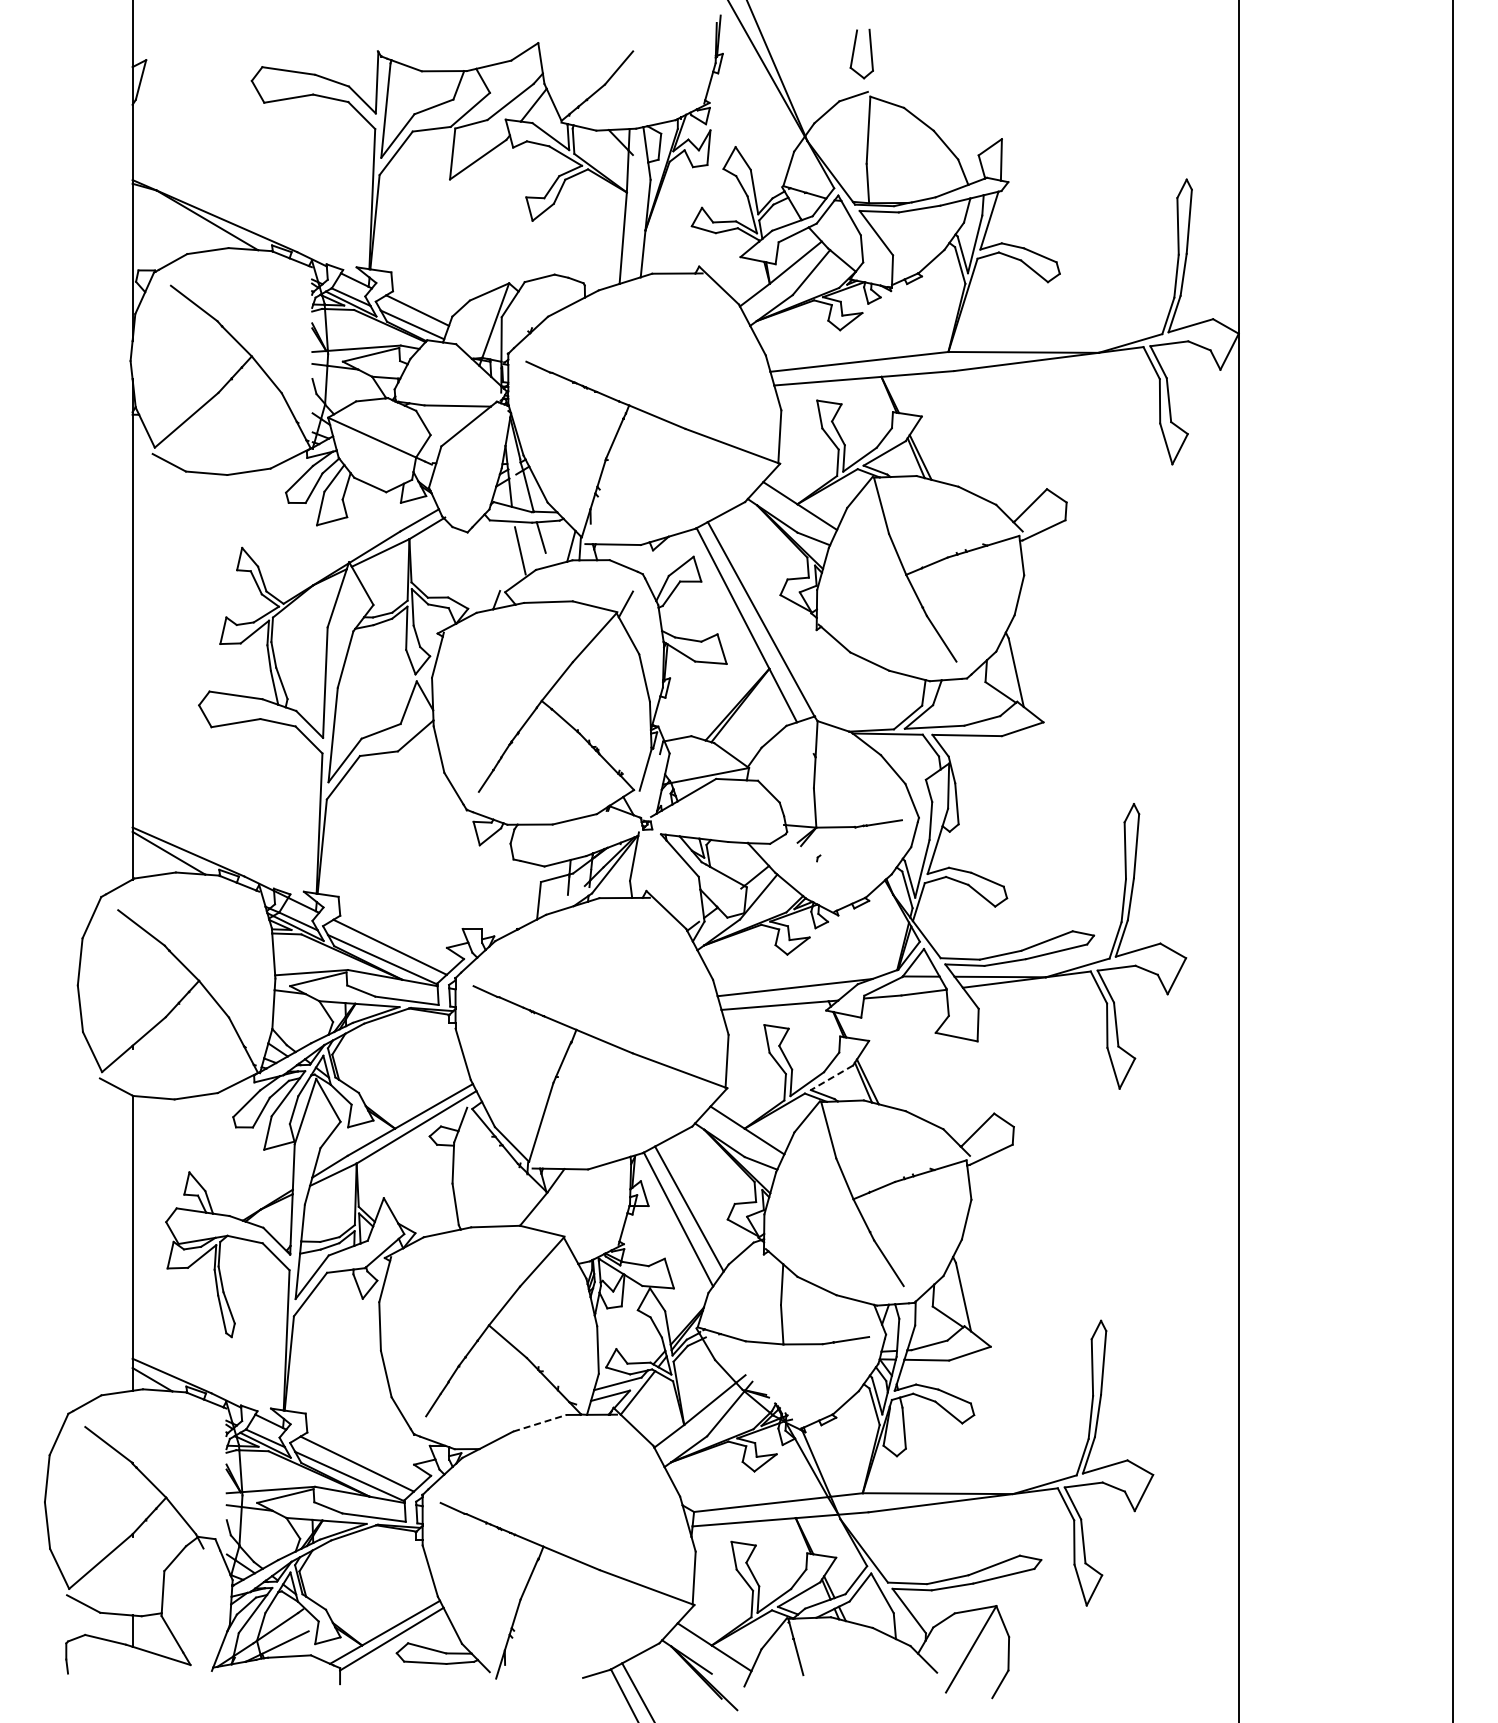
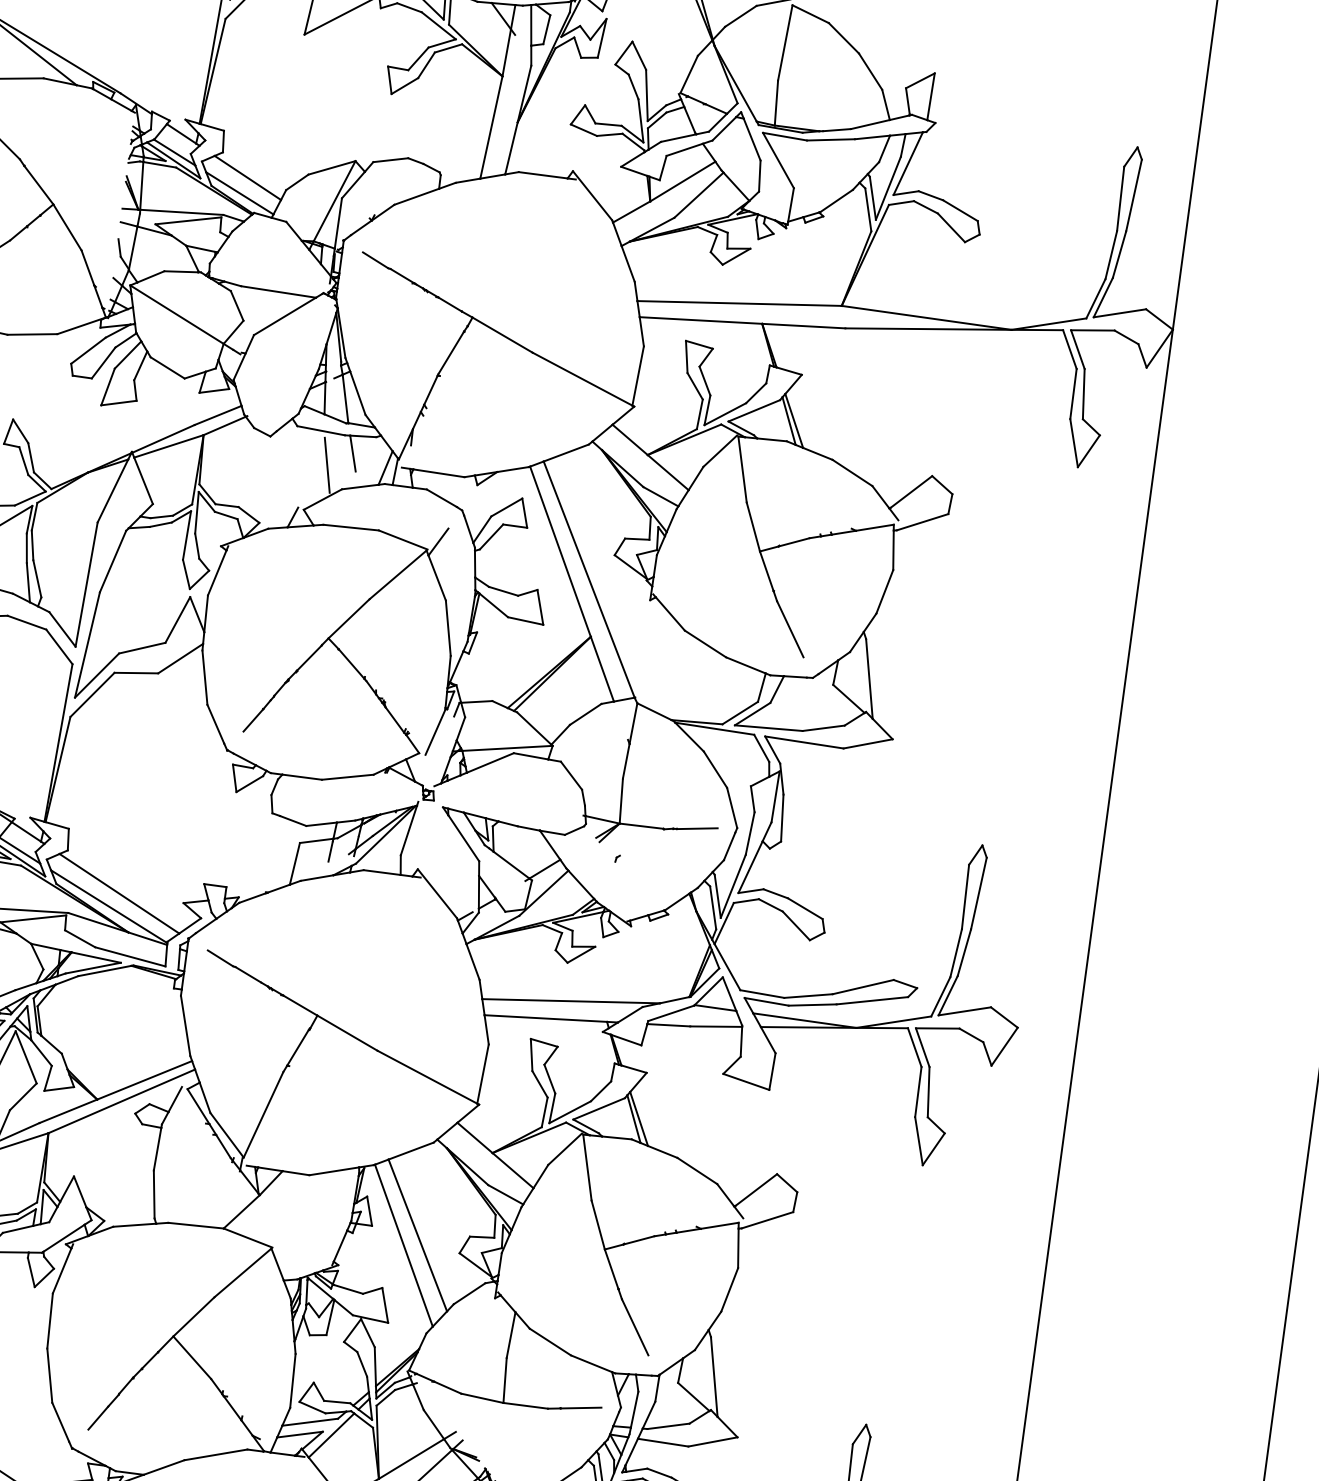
line: (831, 1078) -> (598, 1109), dashed -> solid
line: (539, 1423) -> (215, 1455), dashed -> solid

